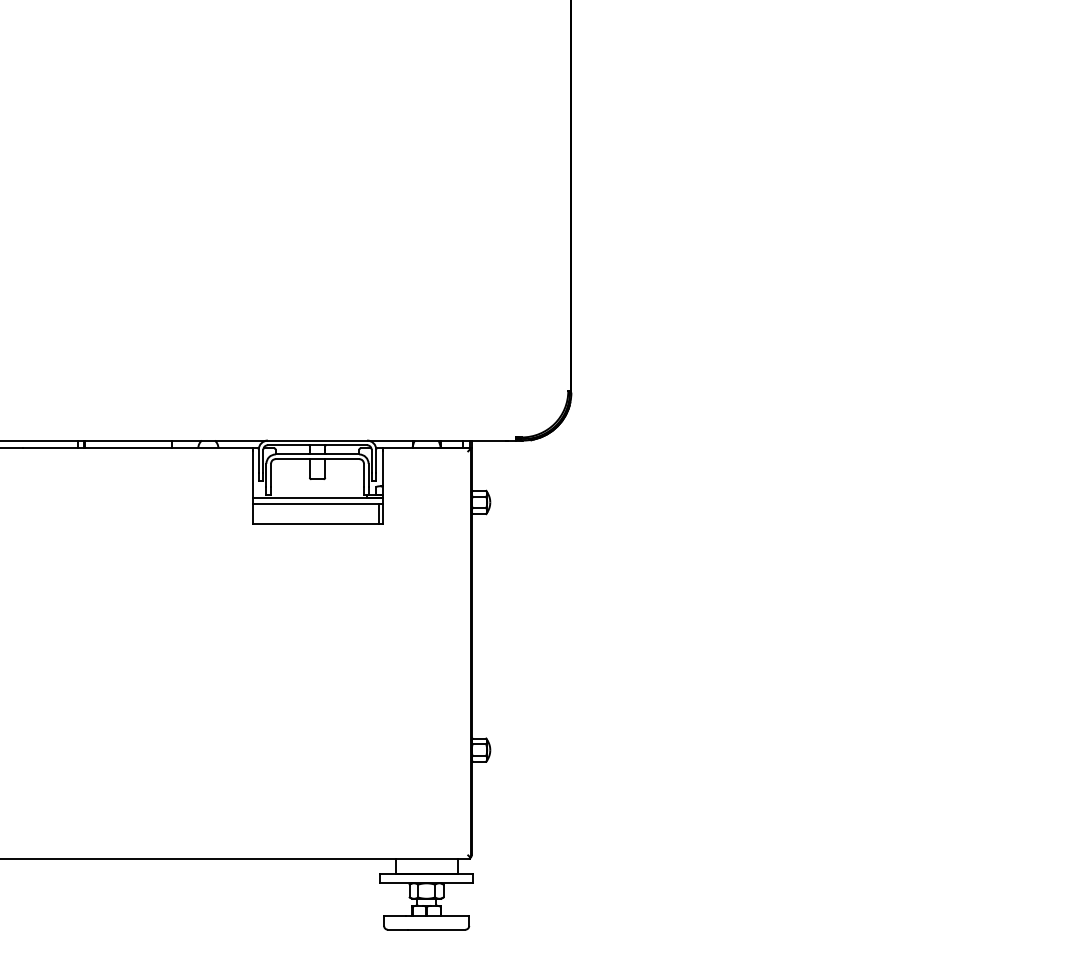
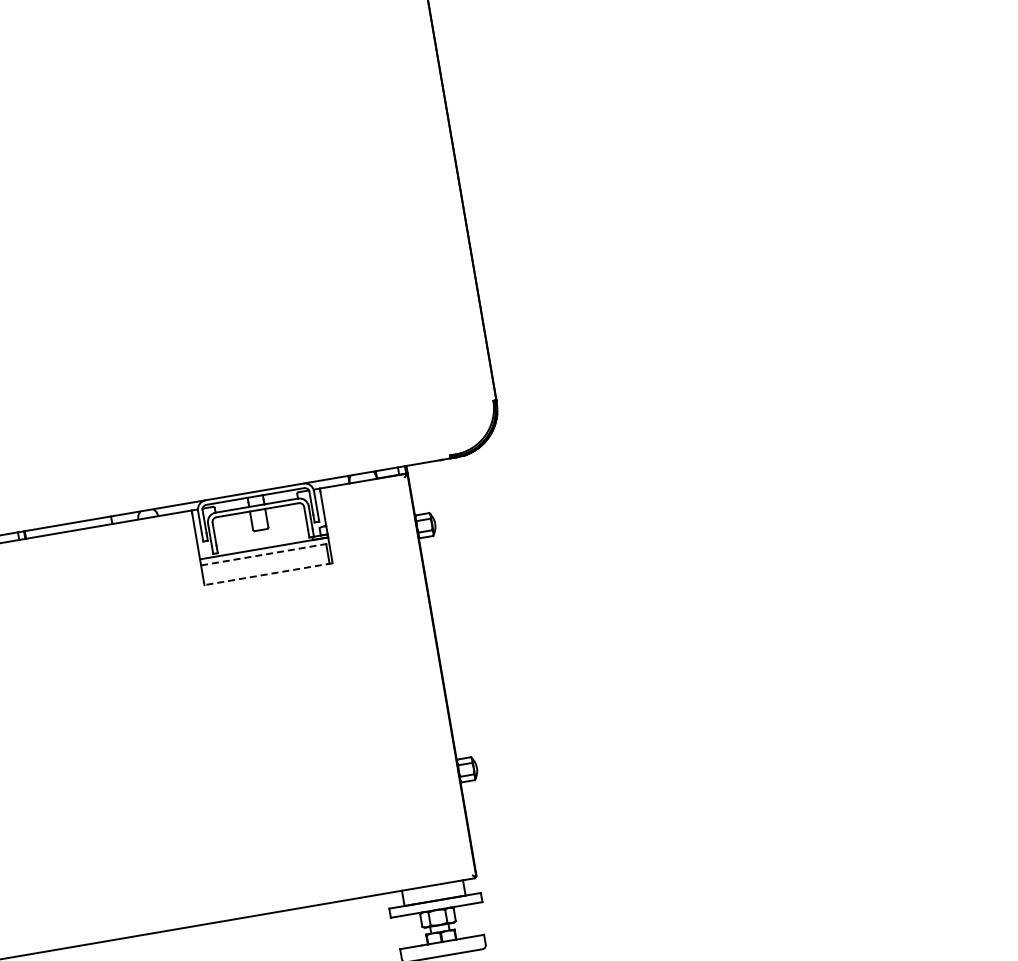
line: (318, 504) -> (266, 554), solid -> dashed
line: (317, 524) -> (268, 574), solid -> dashed

